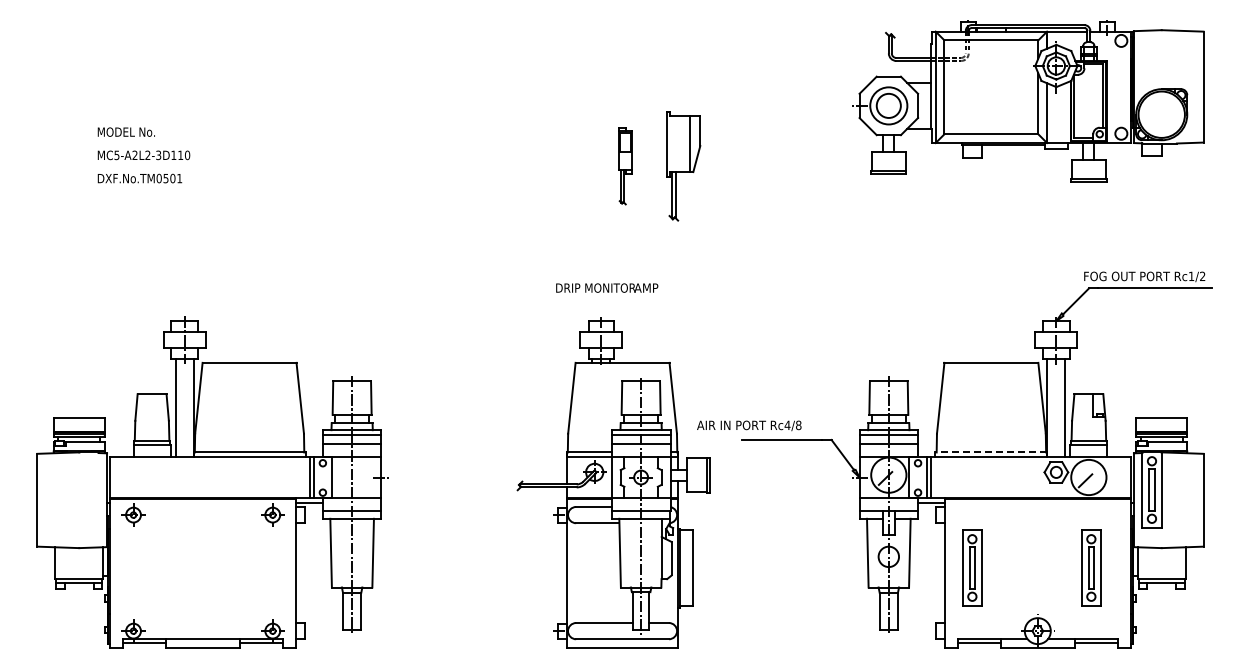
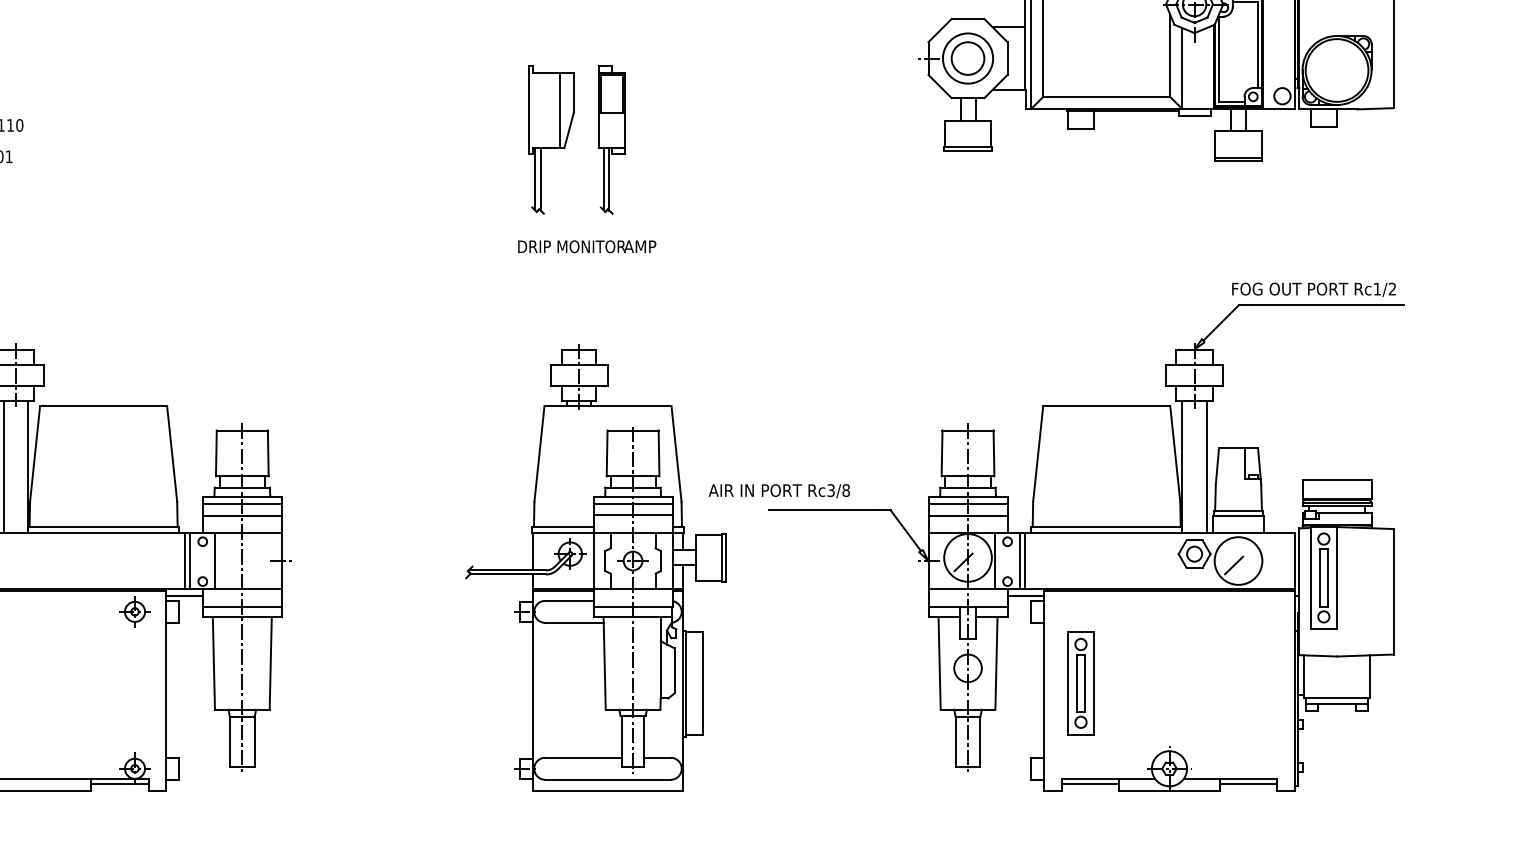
part: (625, 166) -> (611, 140), size x1.43
part: (683, 166) -> (551, 140), moved
text: (607, 287) -> (587, 245), moved
text: (787, 425) -> (831, 490), Rc4/8 -> Rc3/8
line: (991, 452) -> (1106, 527), dashed -> solid
part: (1091, 567) -> (1242, 682), removed

